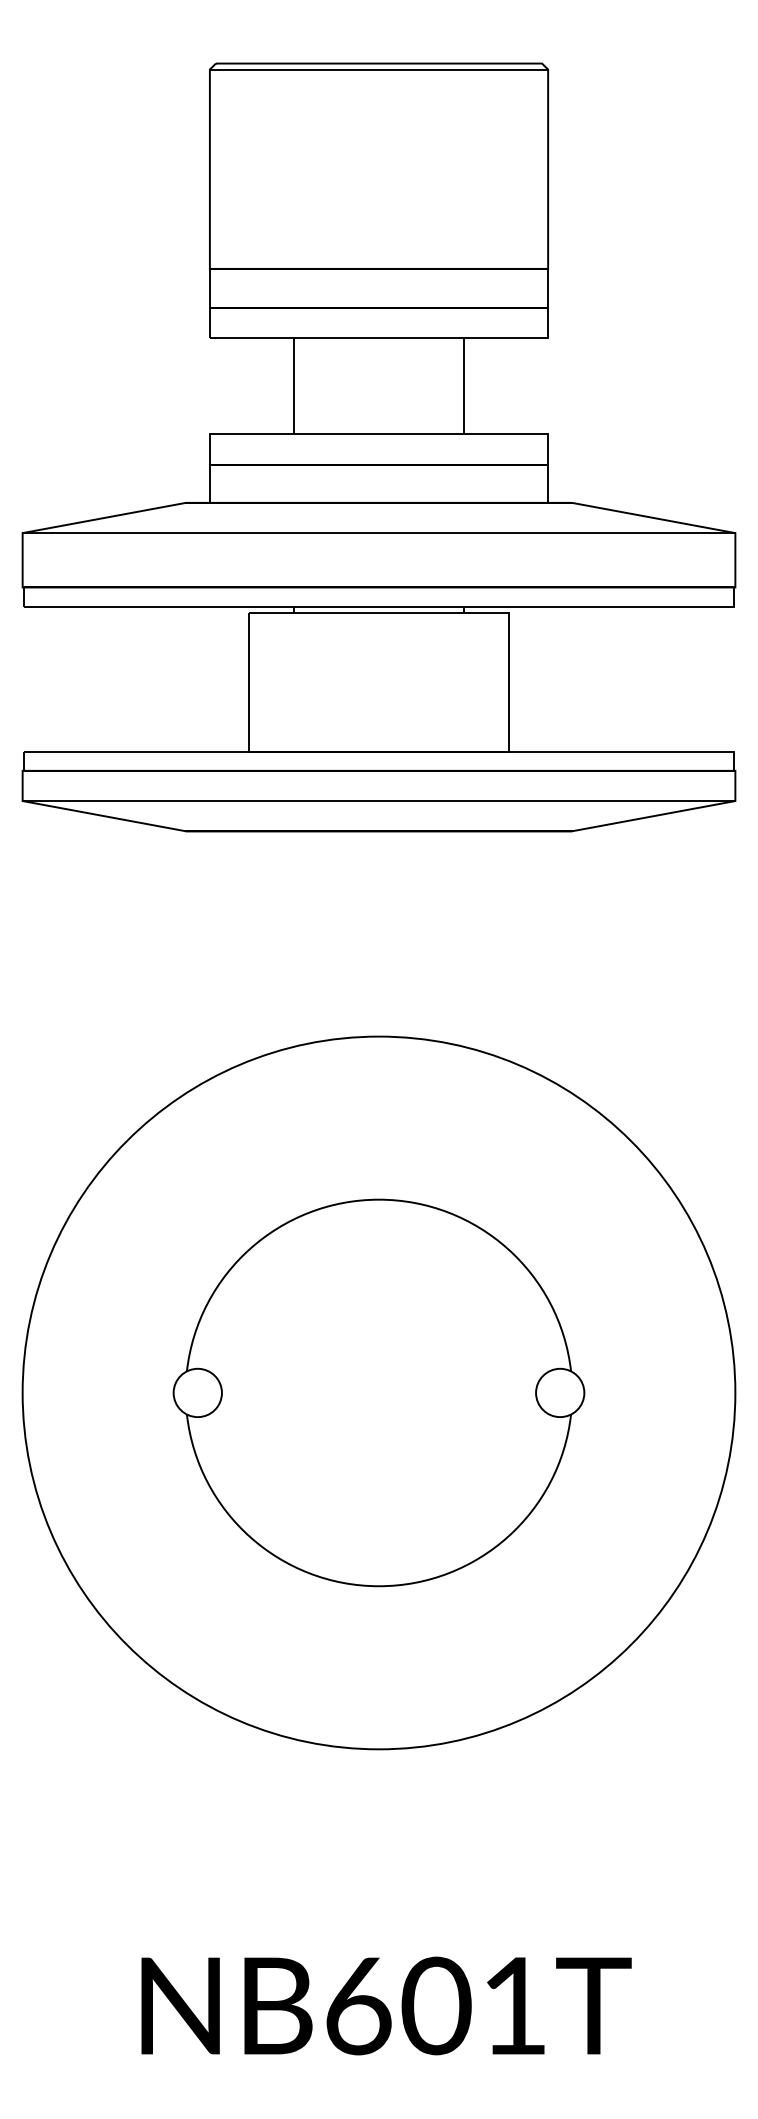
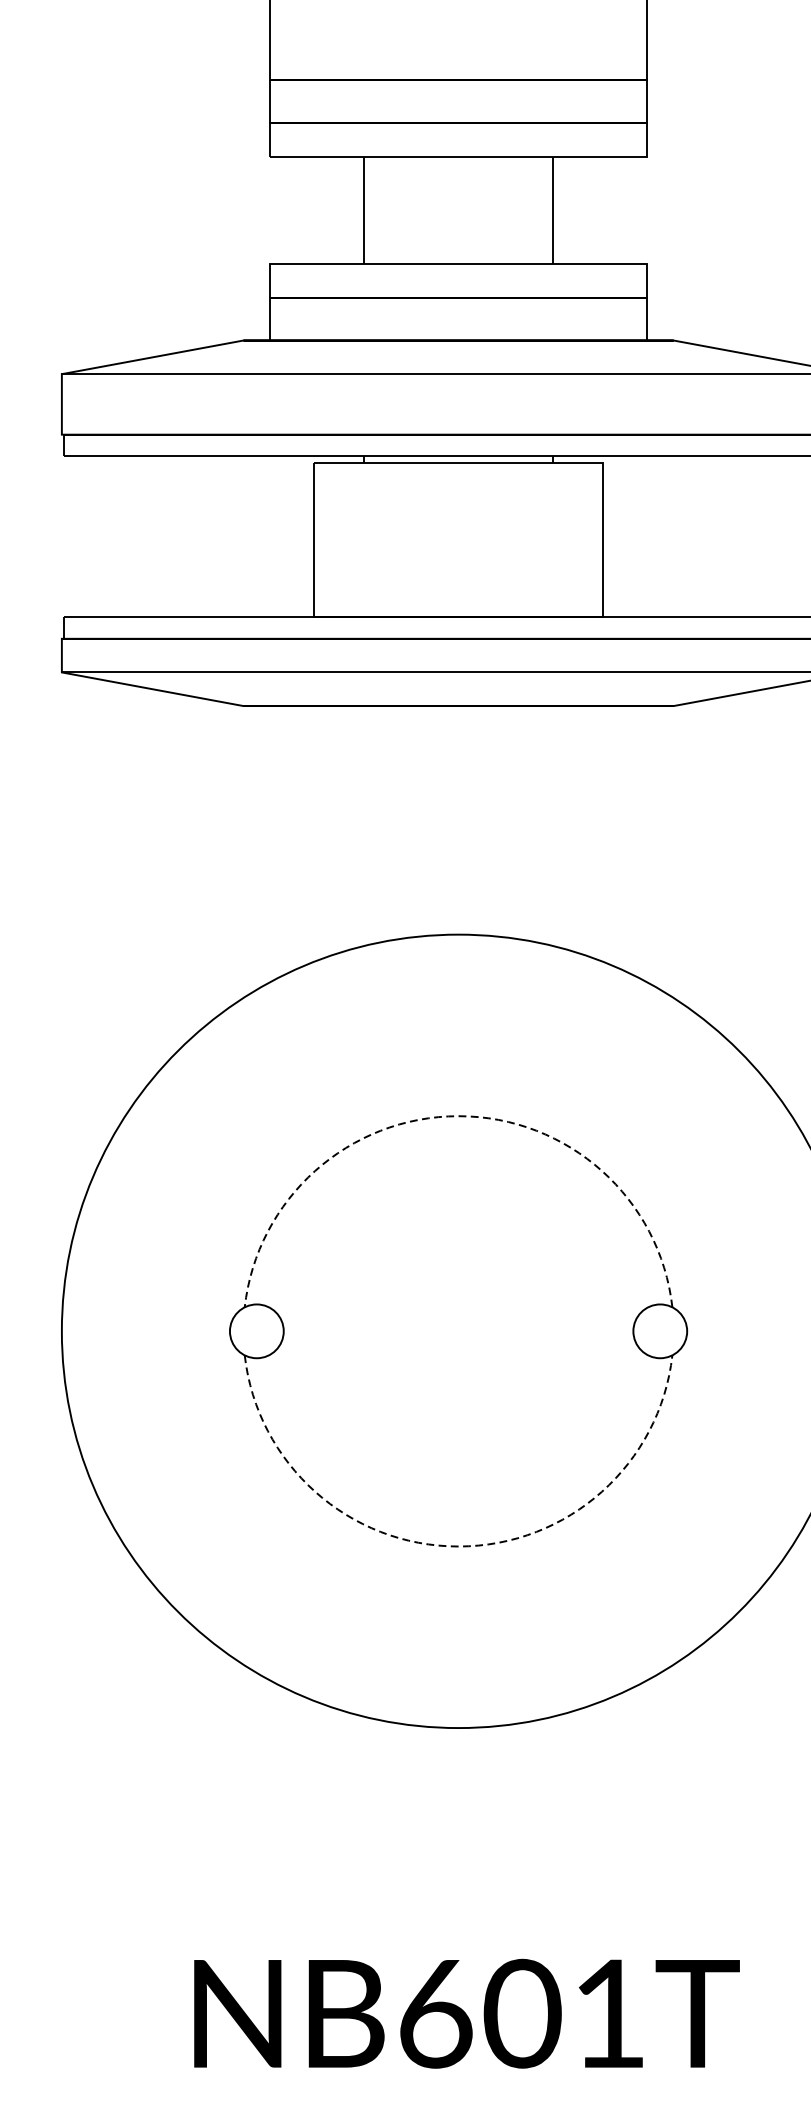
arc: (379, 1199) -> (459, 1115), solid -> dashed
arc: (379, 1586) -> (459, 1546), solid -> dashed

